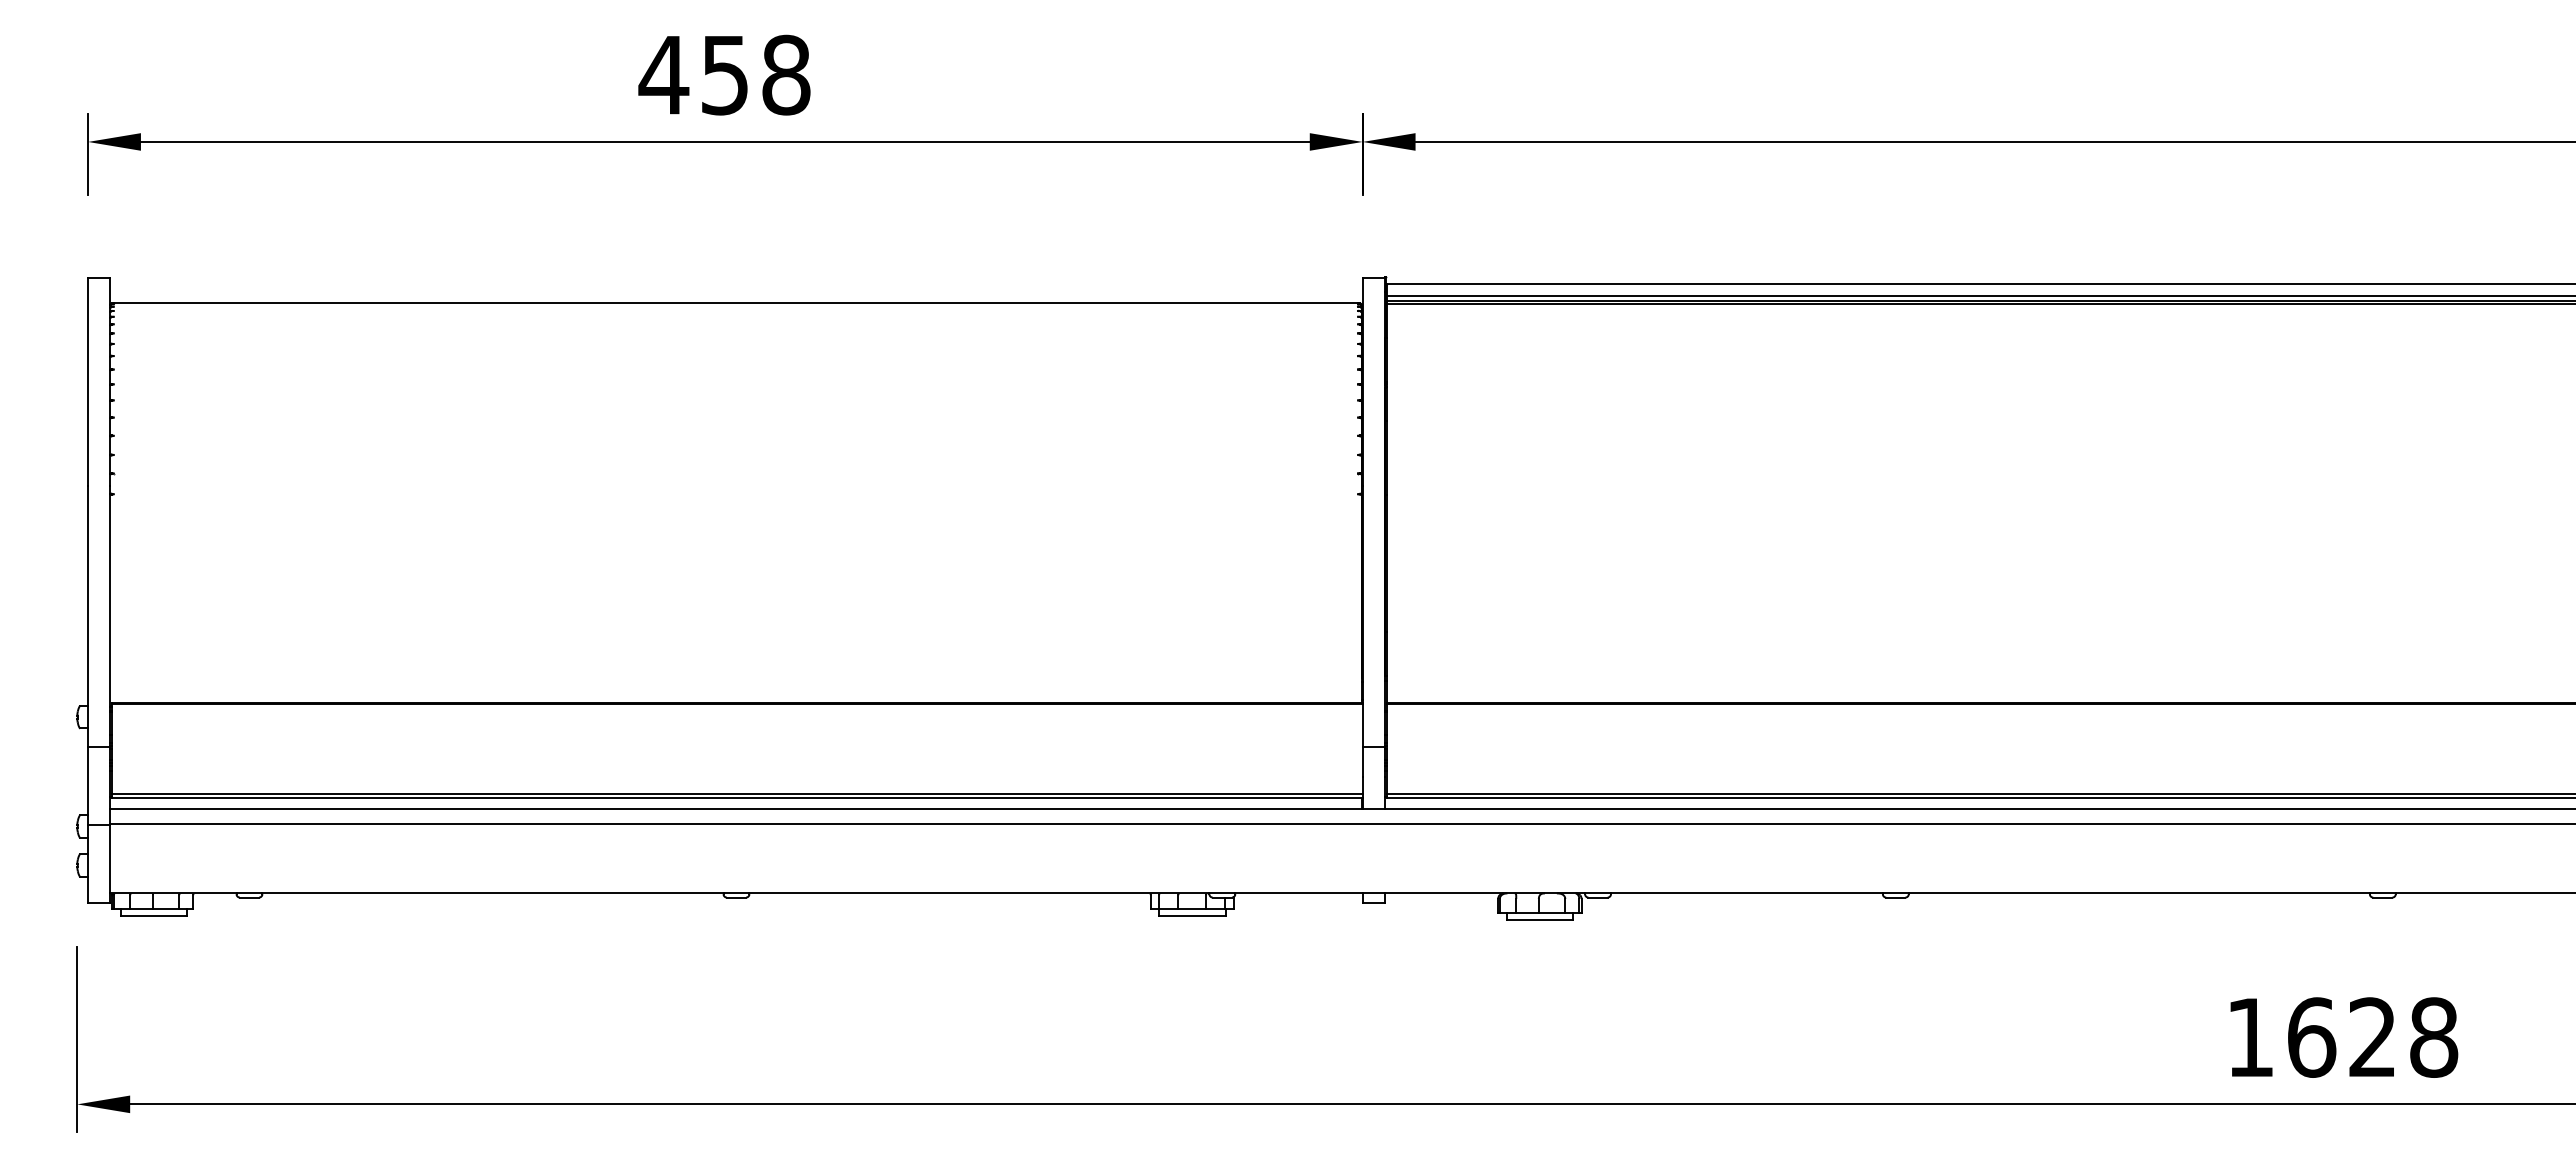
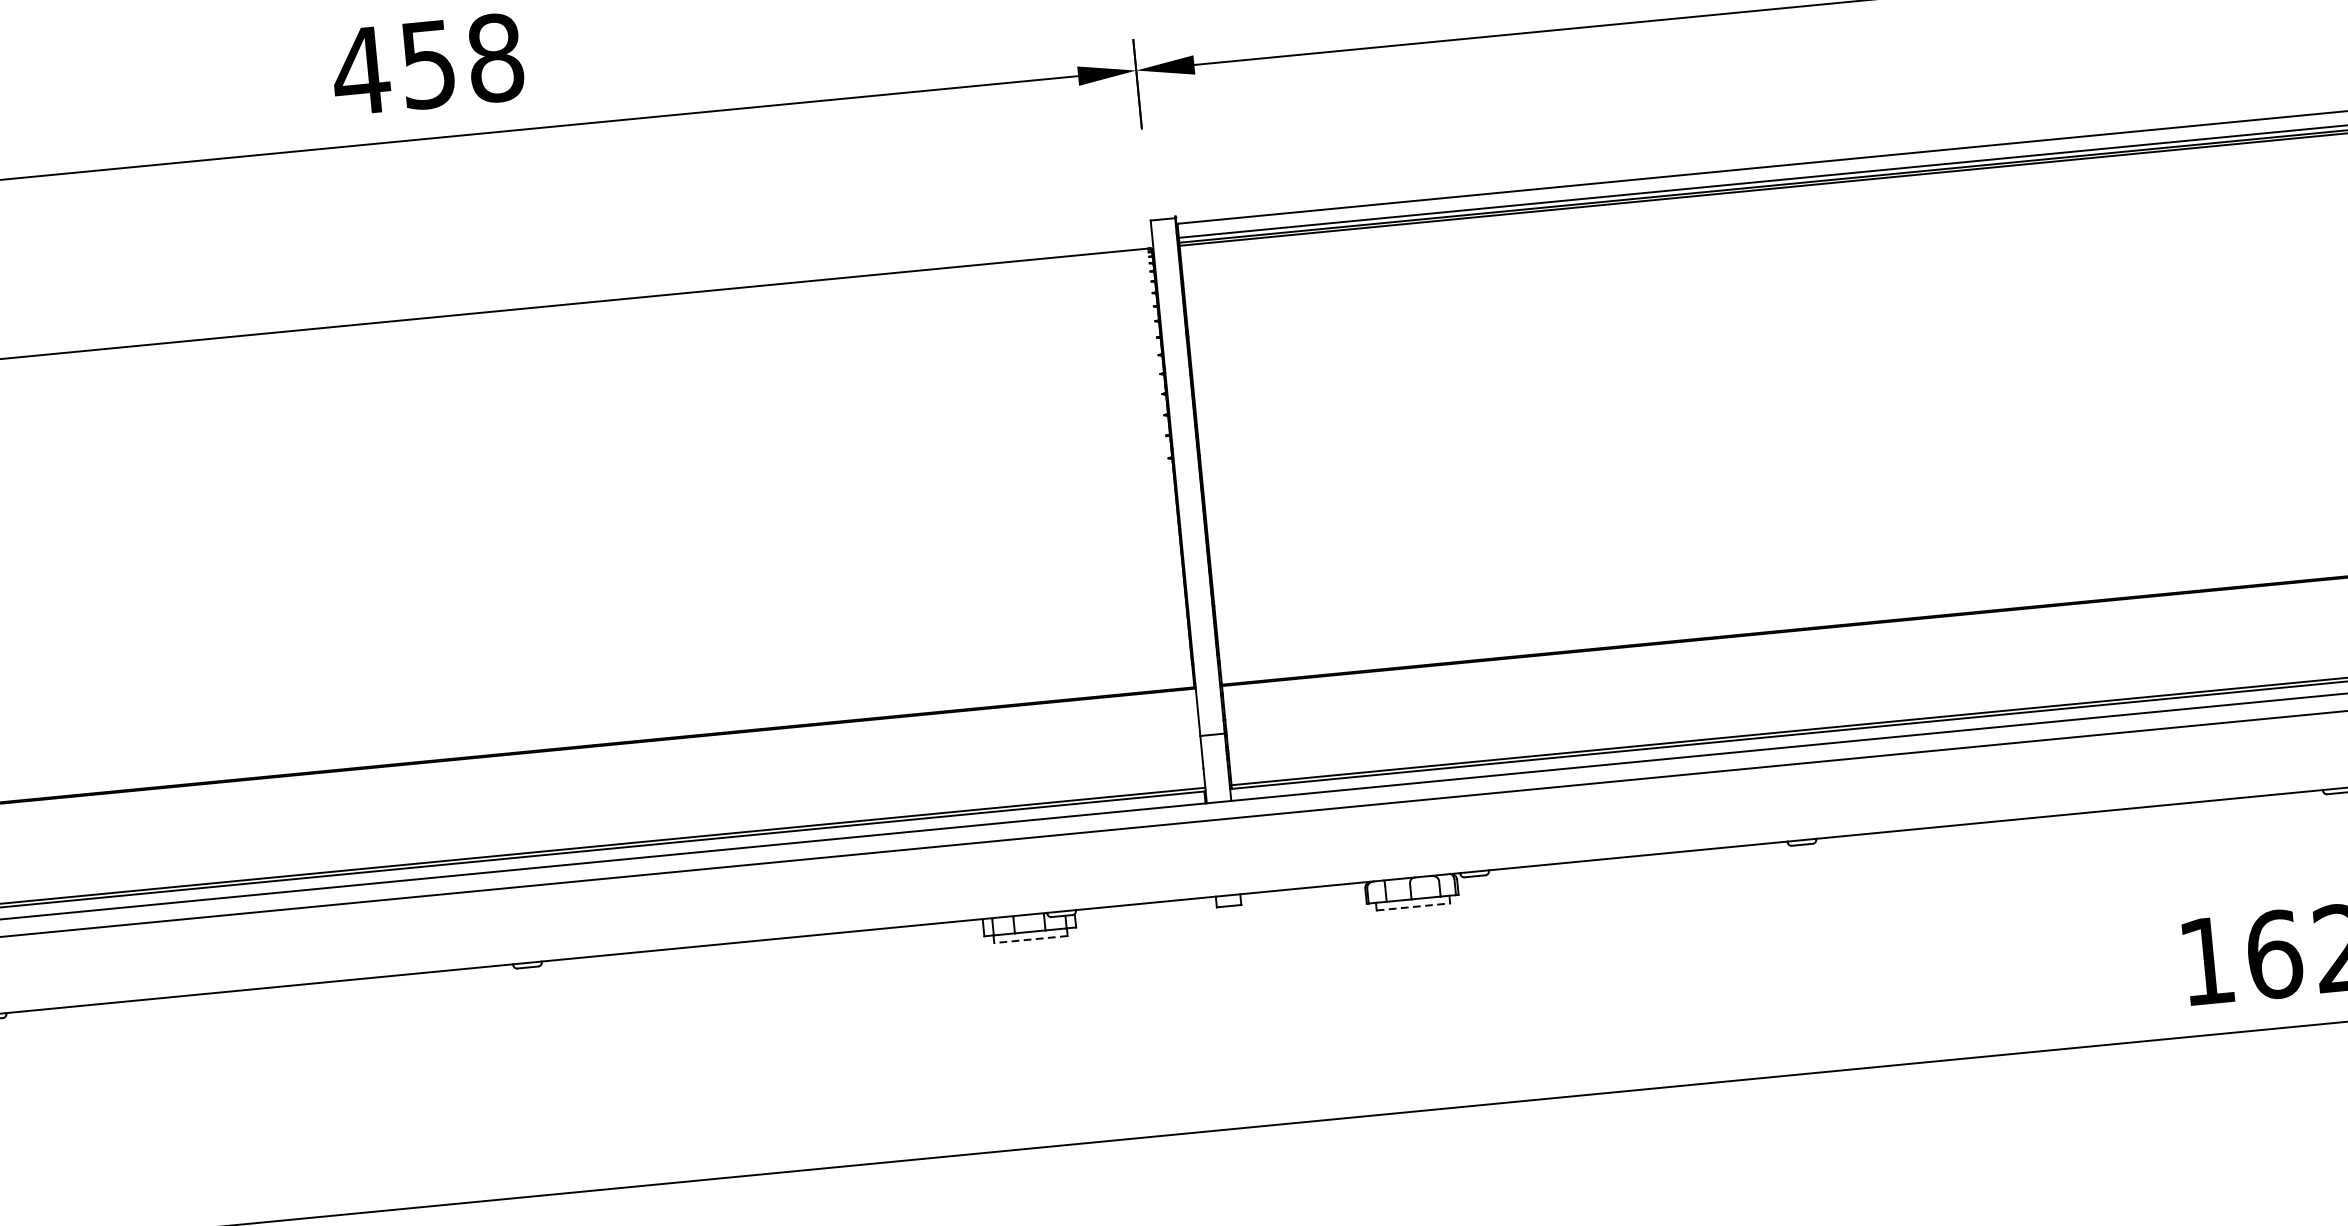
line: (1191, 916) -> (1030, 940), solid -> dashed
line: (1540, 919) -> (1414, 906), solid -> dashed

